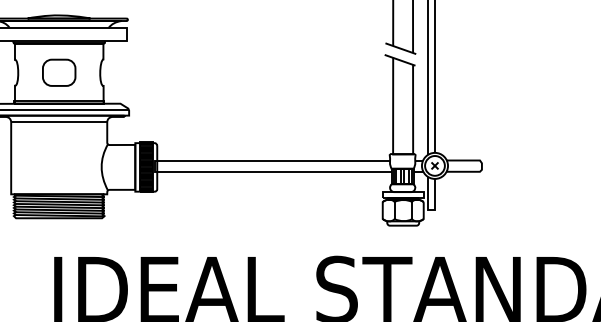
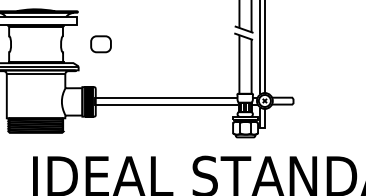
part: (58, 73) -> (100, 44), moved

